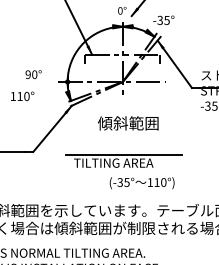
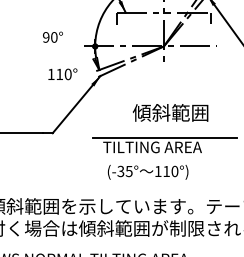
text: (22, 95) -> (62, 73), moved
text: (128, 123) -> (170, 113), moved
text: (141, 183) -> (147, 172), moved

